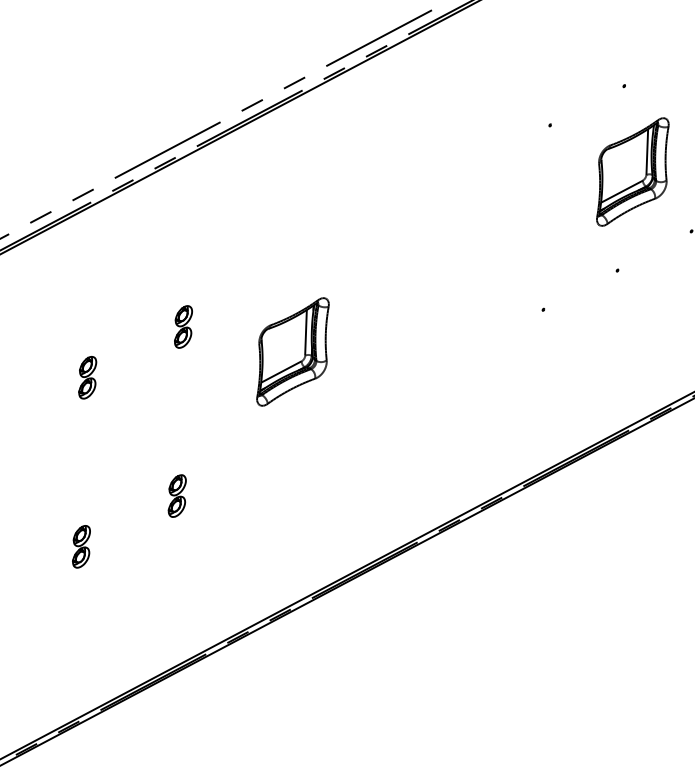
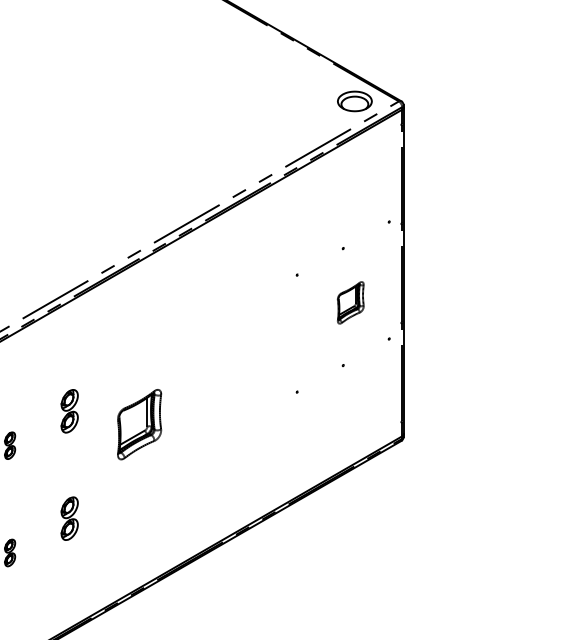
part: (632, 171) -> (350, 302), size x0.6
part: (183, 327) -> (69, 411), size x1.6
part: (177, 495) -> (69, 518), size x1.6

